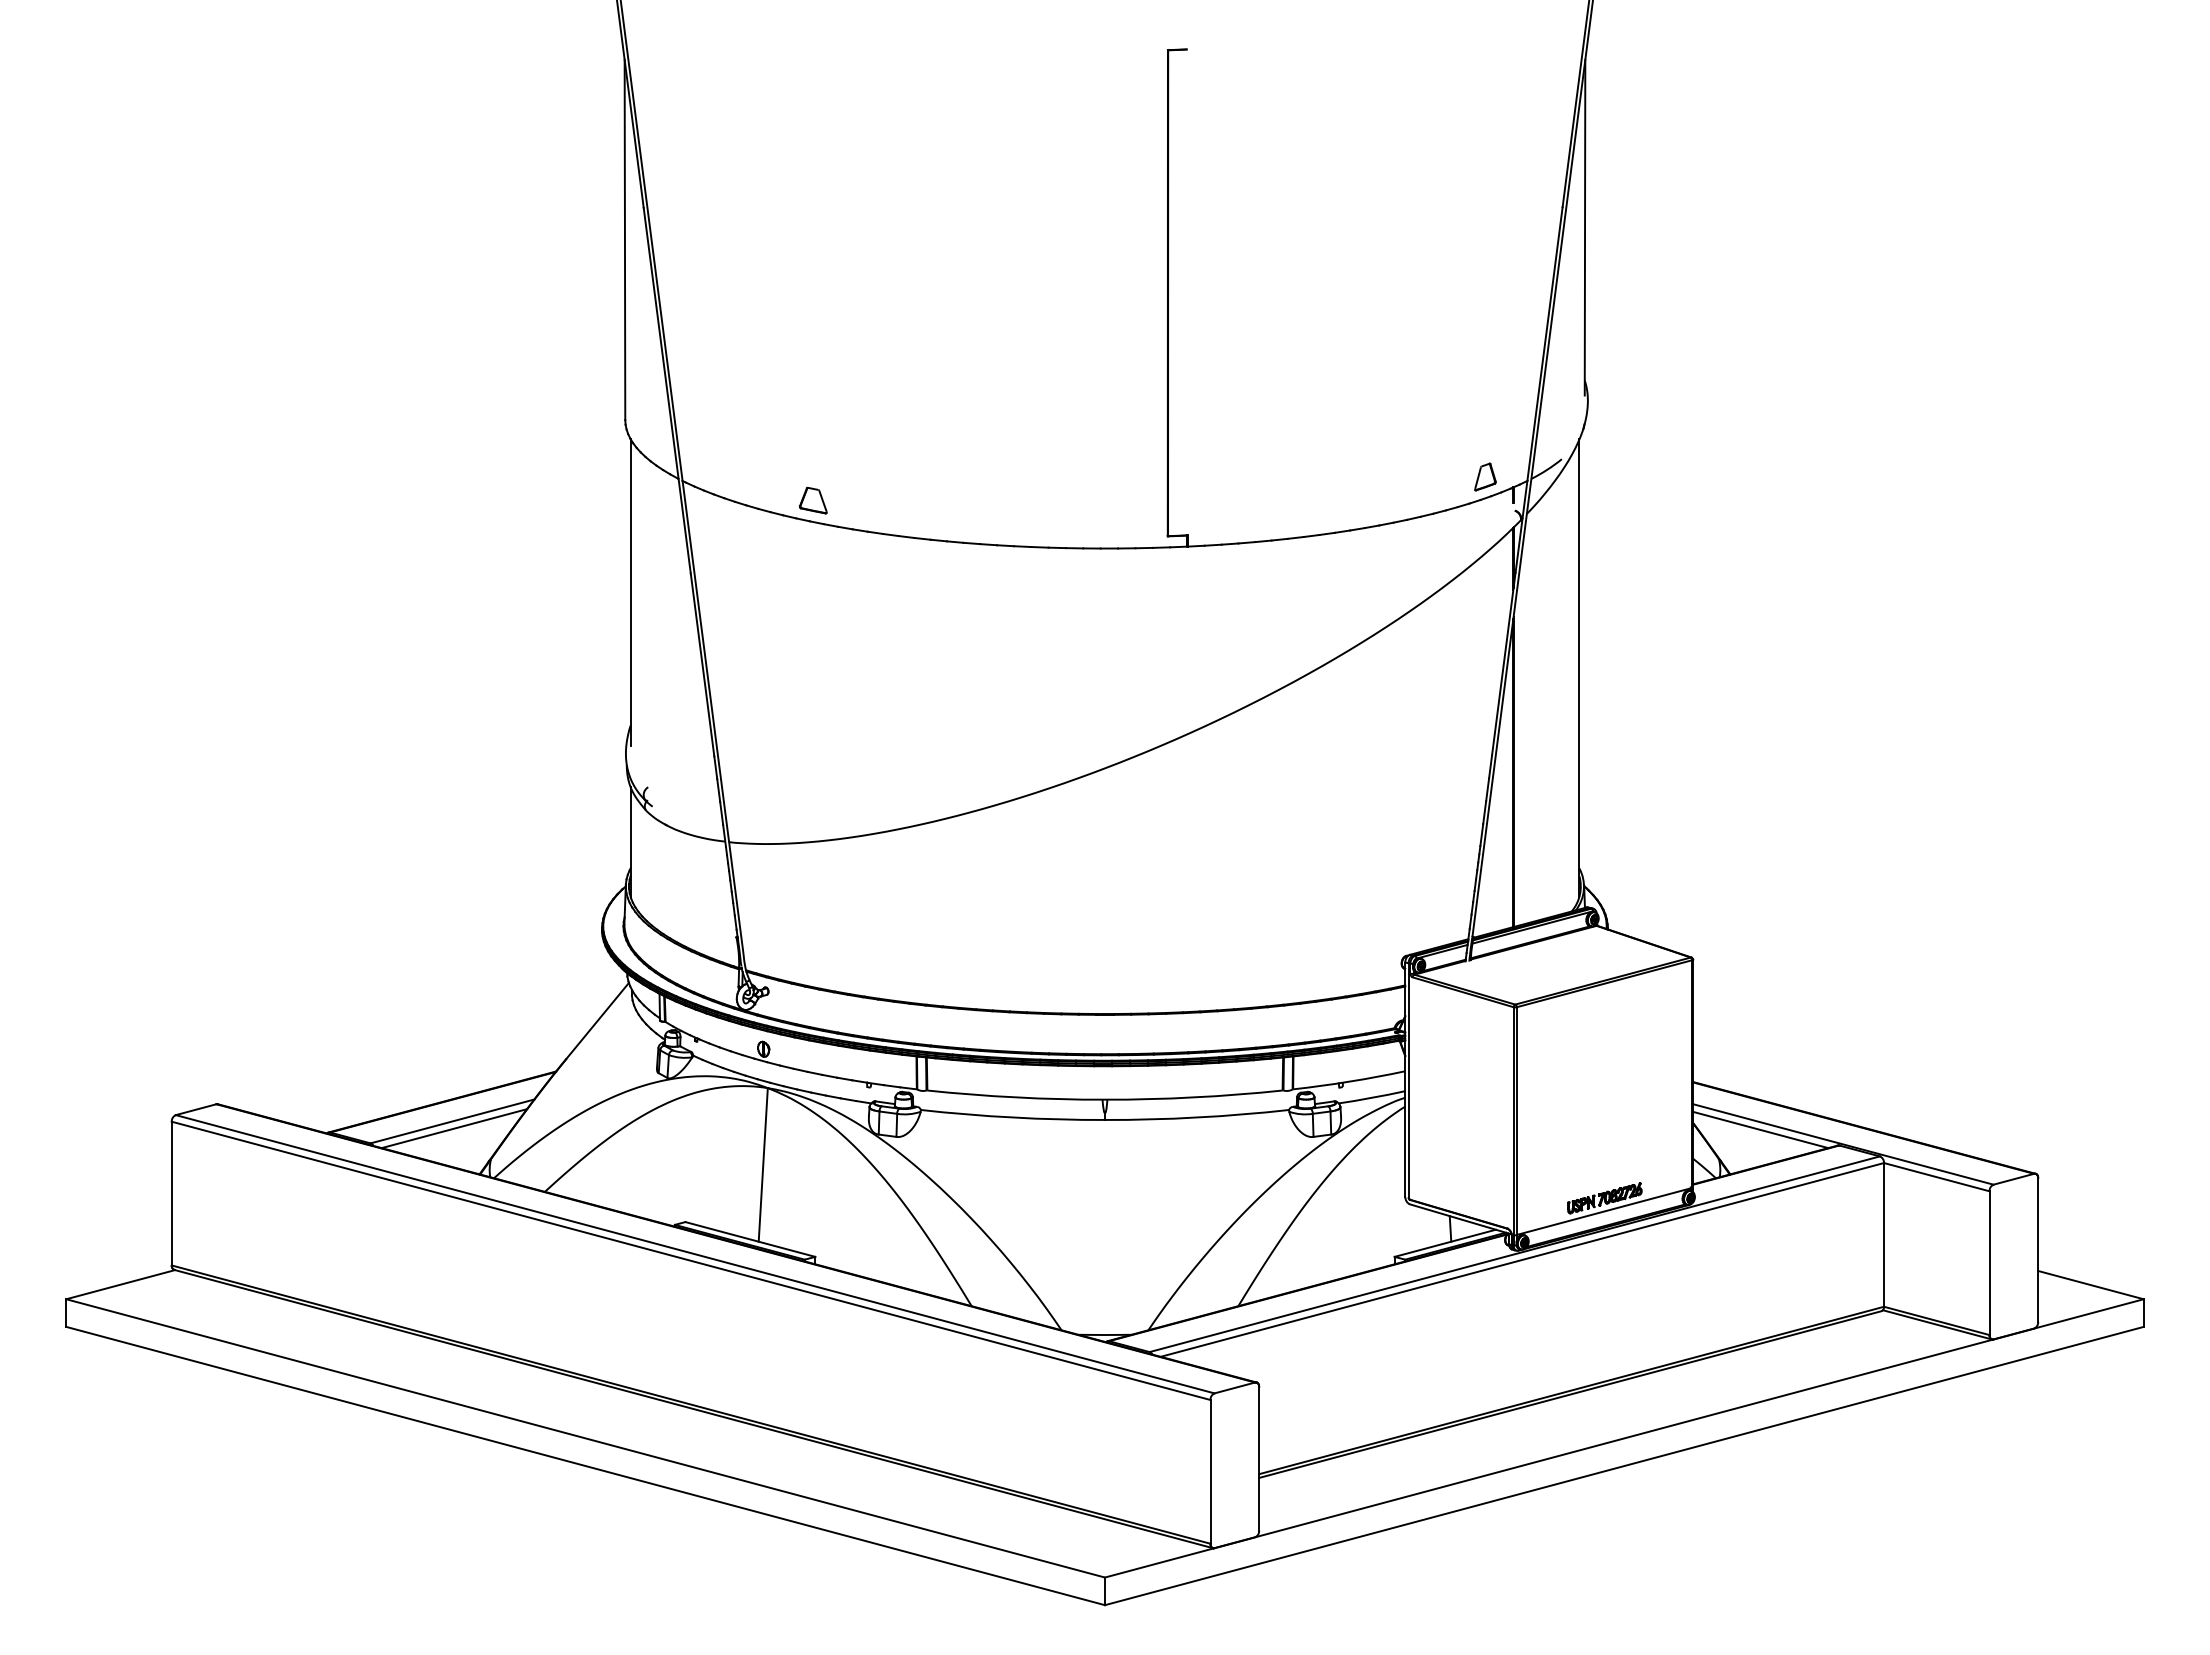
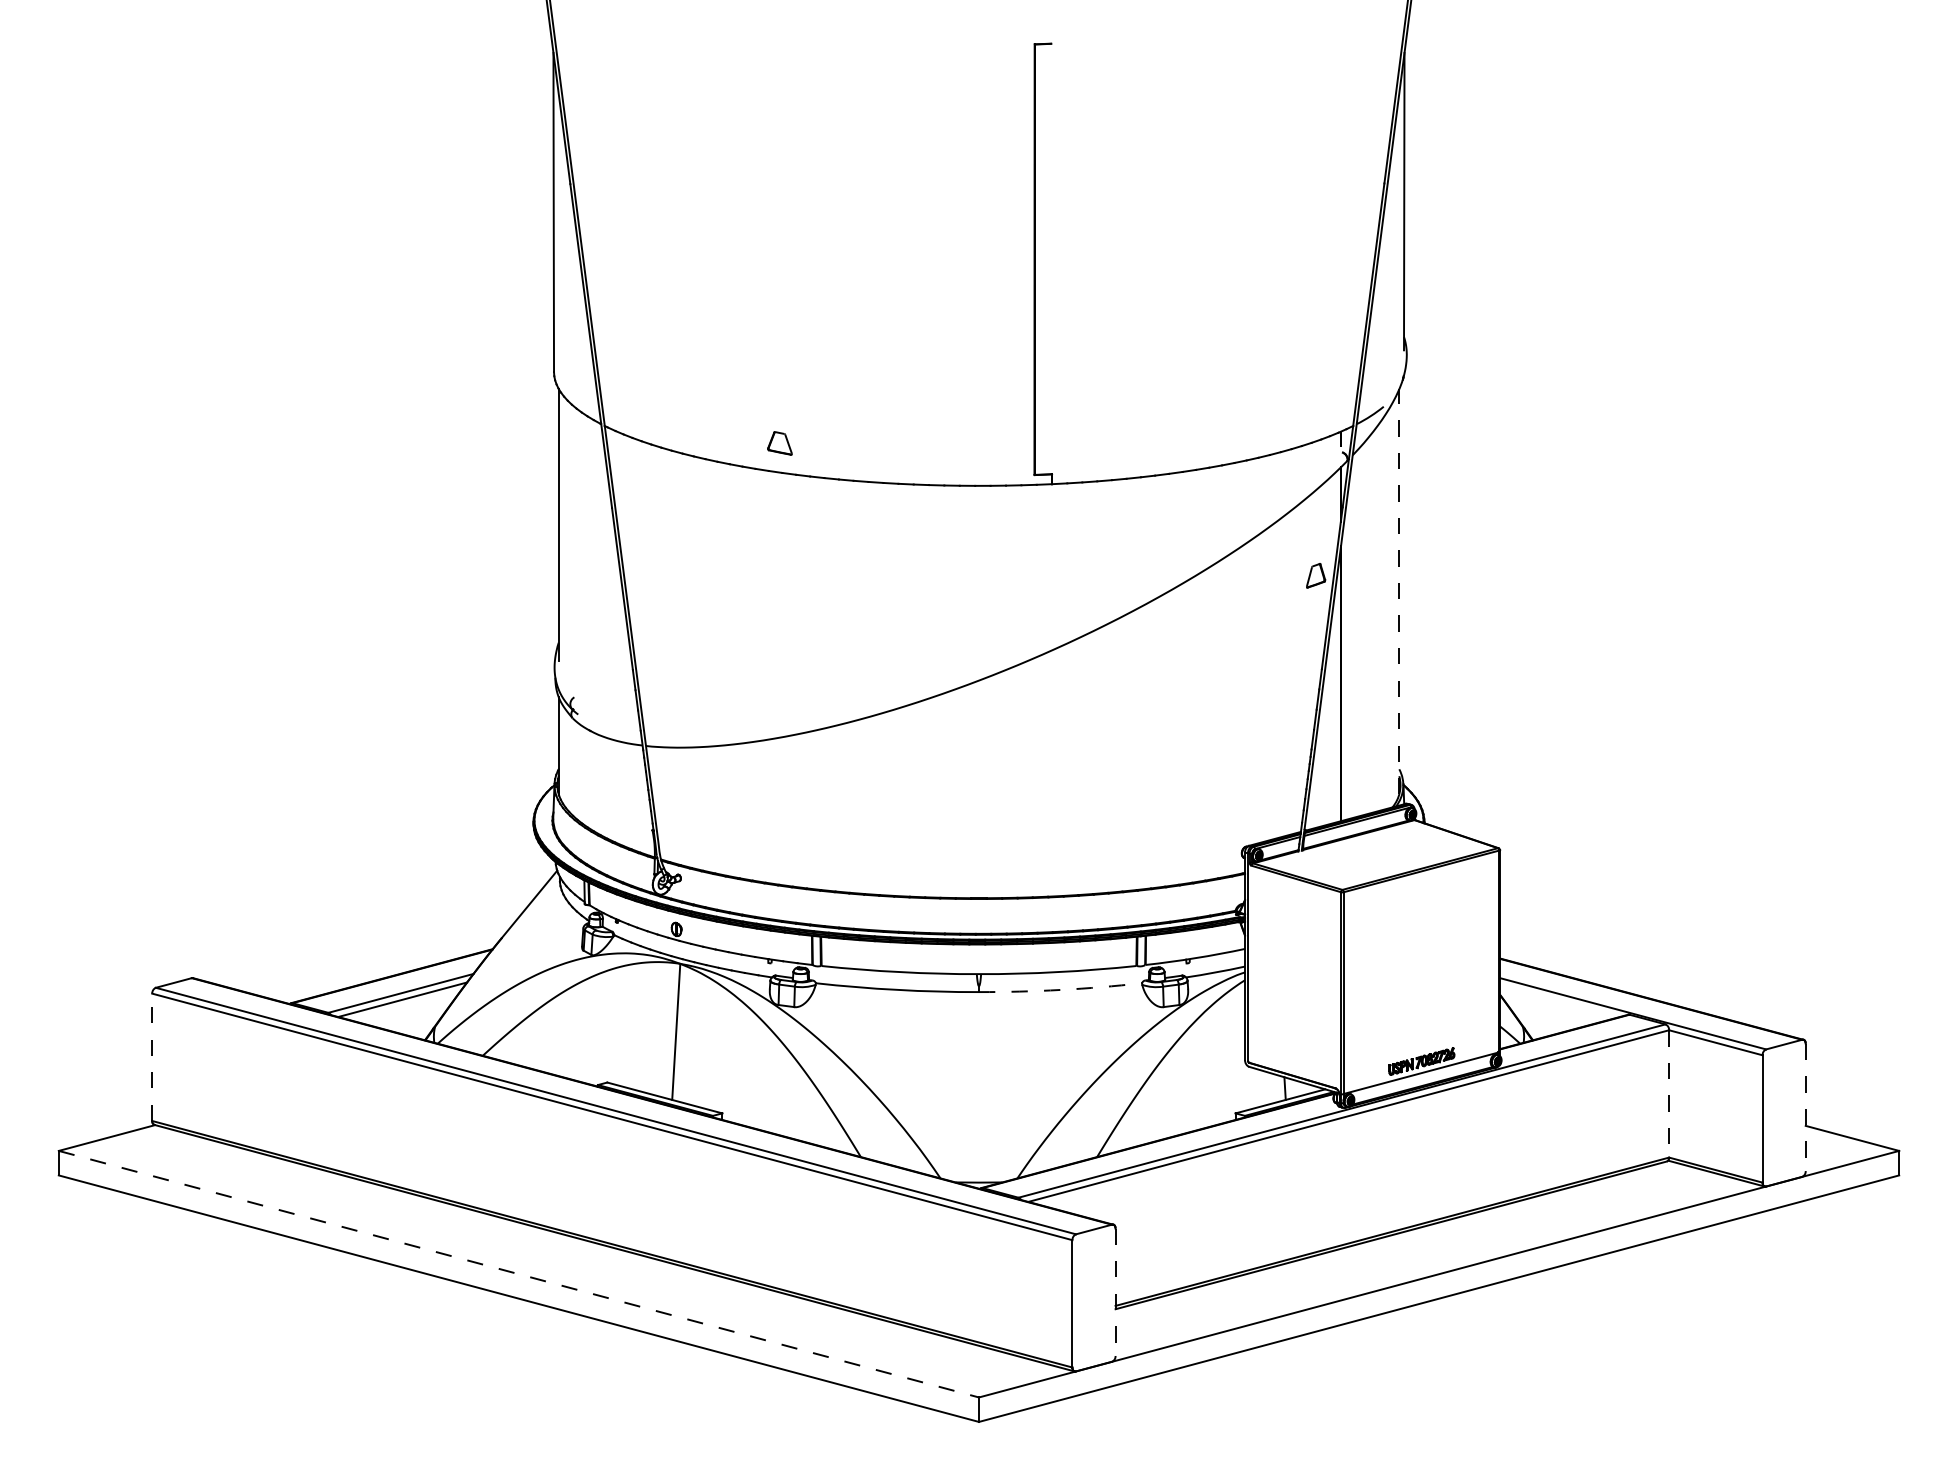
part: (1485, 476) -> (1316, 575), moved
part: (812, 500) -> (779, 443), moved
line: (1579, 667) -> (1399, 591), solid -> dashed
arc: (1197, 1117) -> (1060, 989), solid -> dashed
line: (1760, 1129) -> (1559, 1000), removed
line: (171, 1193) -> (152, 1057), solid -> dashed
line: (1884, 1234) -> (1669, 1093), solid -> dashed
line: (2038, 1250) -> (1805, 1107), solid -> dashed
line: (585, 1438) -> (518, 1274), solid -> dashed
line: (1259, 1458) -> (1115, 1292), solid -> dashed

